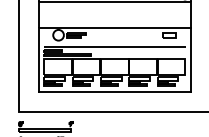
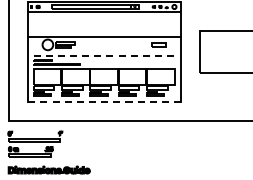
line: (115, 46) -> (104, 56), solid -> dashed
line: (116, 91) -> (105, 101), solid -> dashed

